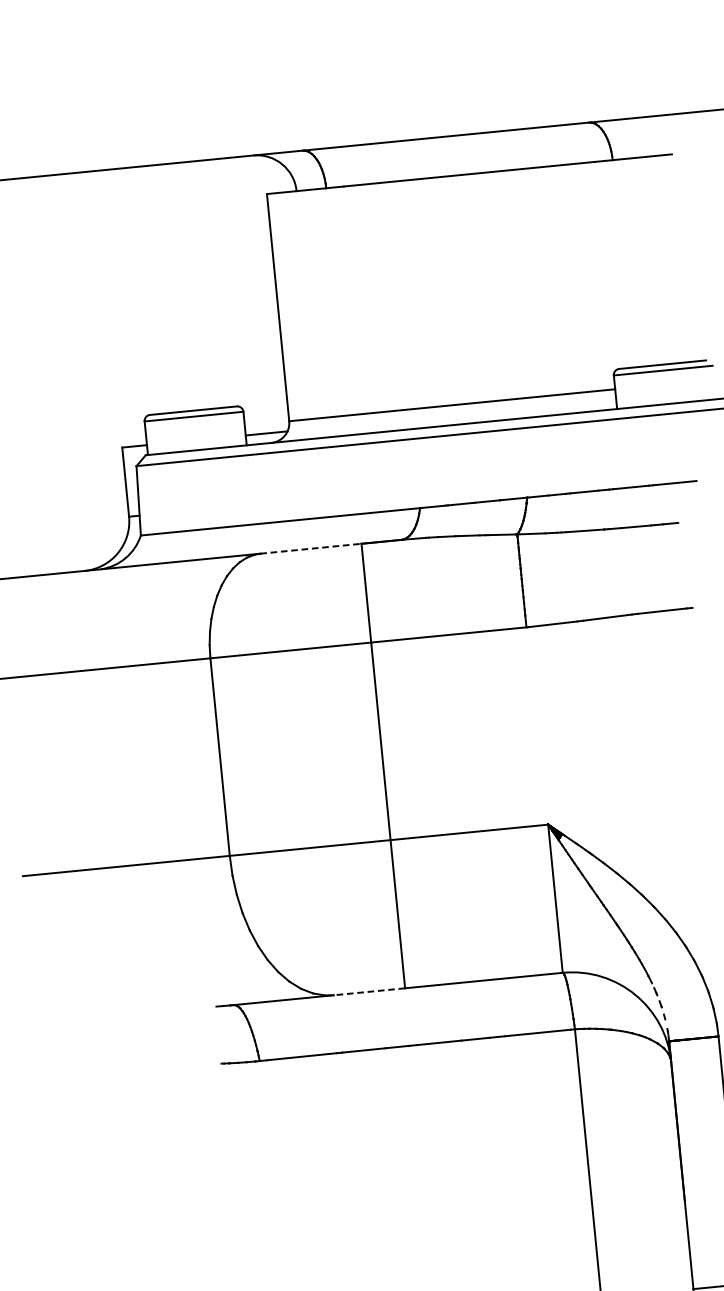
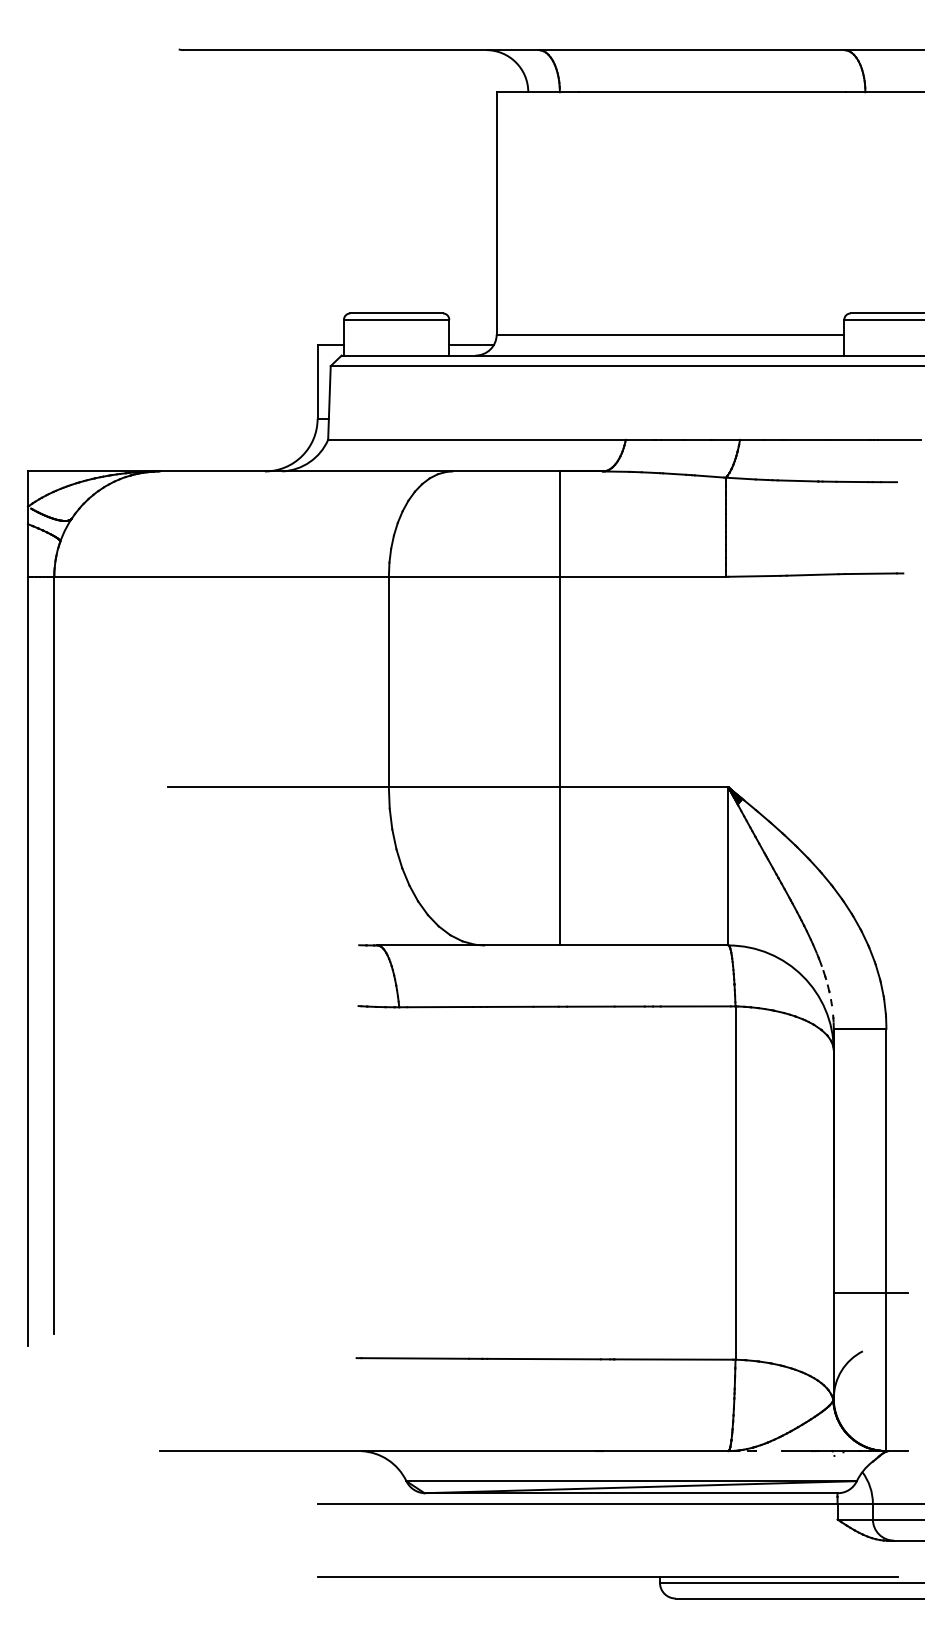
line: (311, 548) -> (506, 471), dashed -> solid
line: (368, 991) -> (521, 945), dashed -> solid

